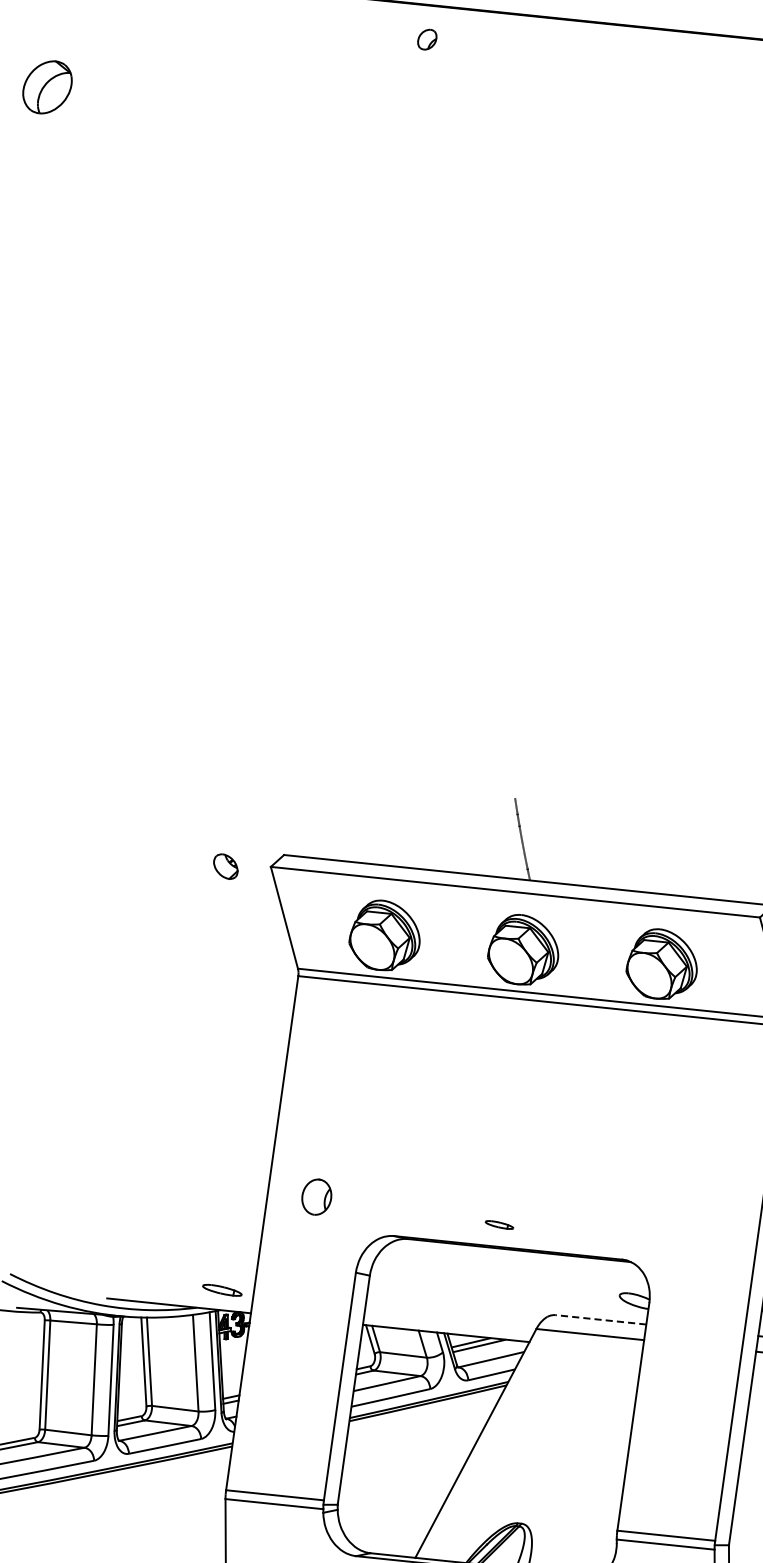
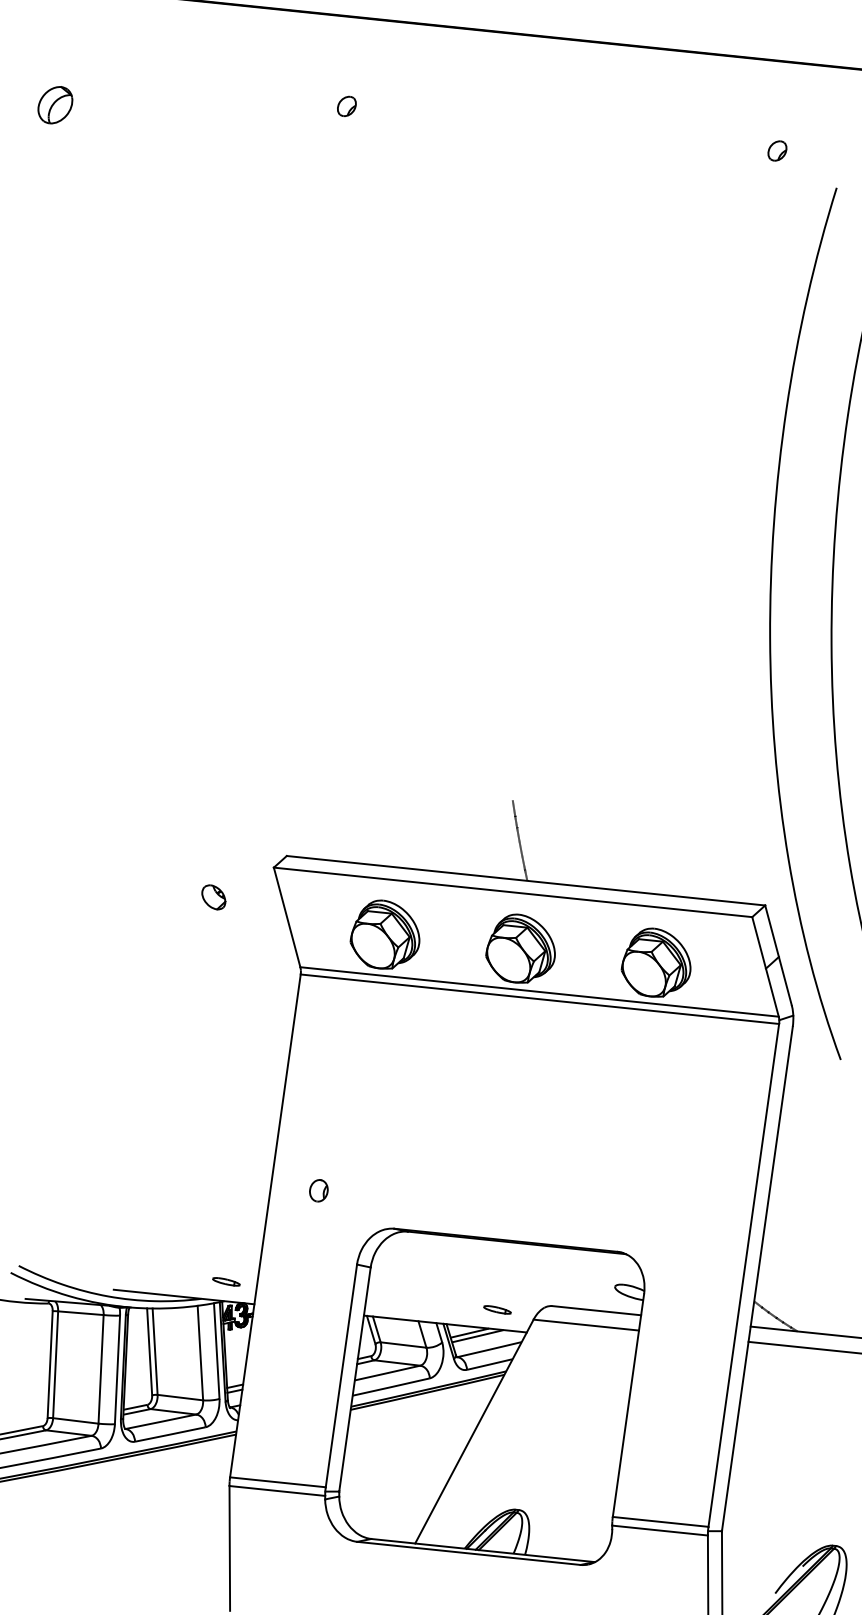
part: (426, 38) -> (346, 105), moved
part: (47, 87) -> (55, 105), size x0.71
part: (225, 866) -> (213, 897), moved
part: (316, 1196) -> (318, 1190), size x0.62
part: (499, 1224) -> (497, 1309), moved
part: (222, 1290) -> (226, 1281), size x0.71
line: (600, 1319) -> (596, 1310), dashed -> solid

